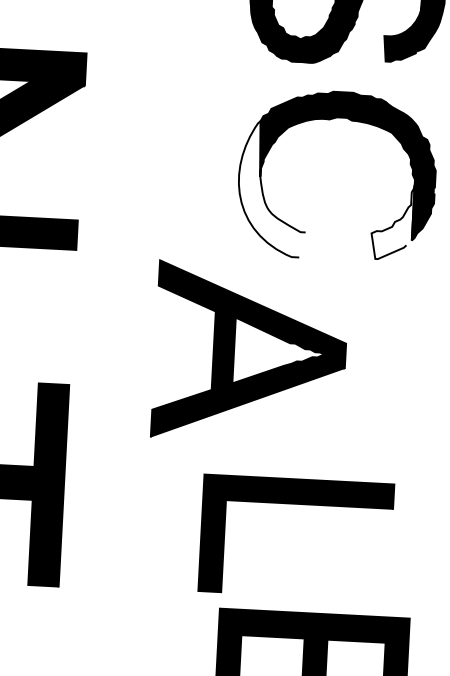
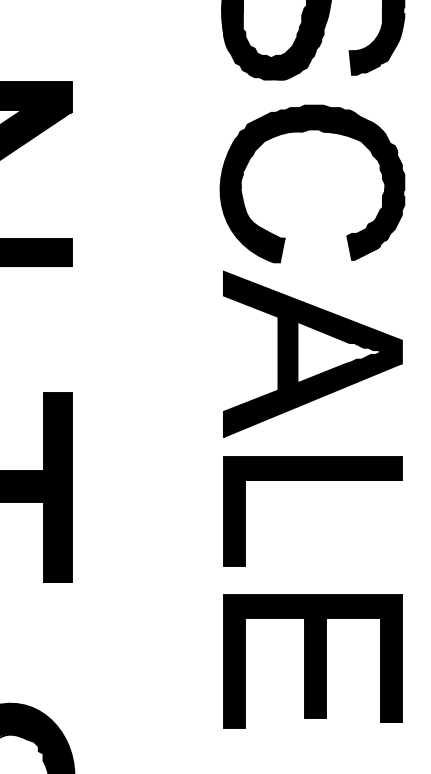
fill: (272, 188) -> (252, 199), added
fill: (392, 220) -> (366, 223), added
part: (250, 352) -> (312, 353), moved
part: (297, 504) -> (312, 480), moved

